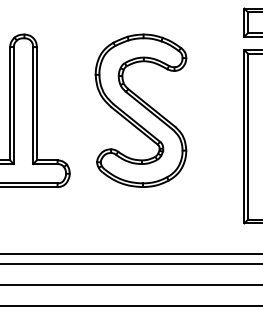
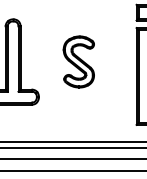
part: (140, 109) -> (78, 61), size x0.6

